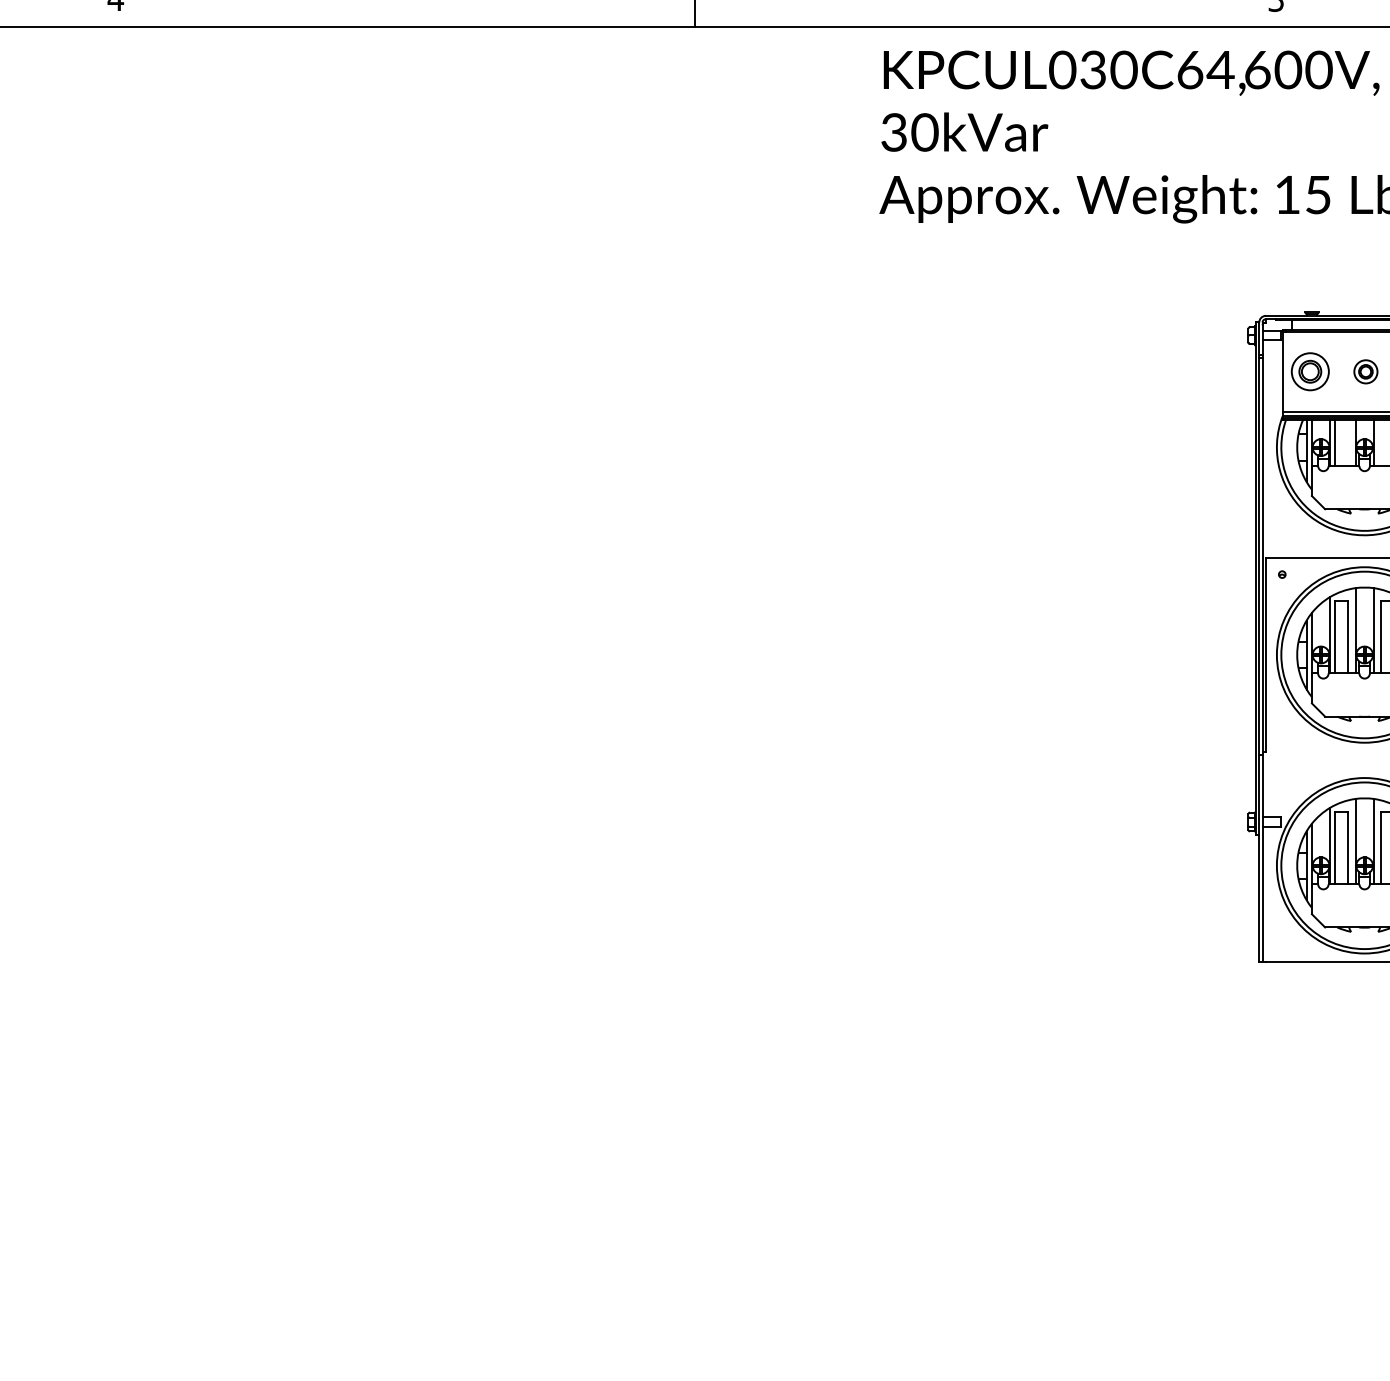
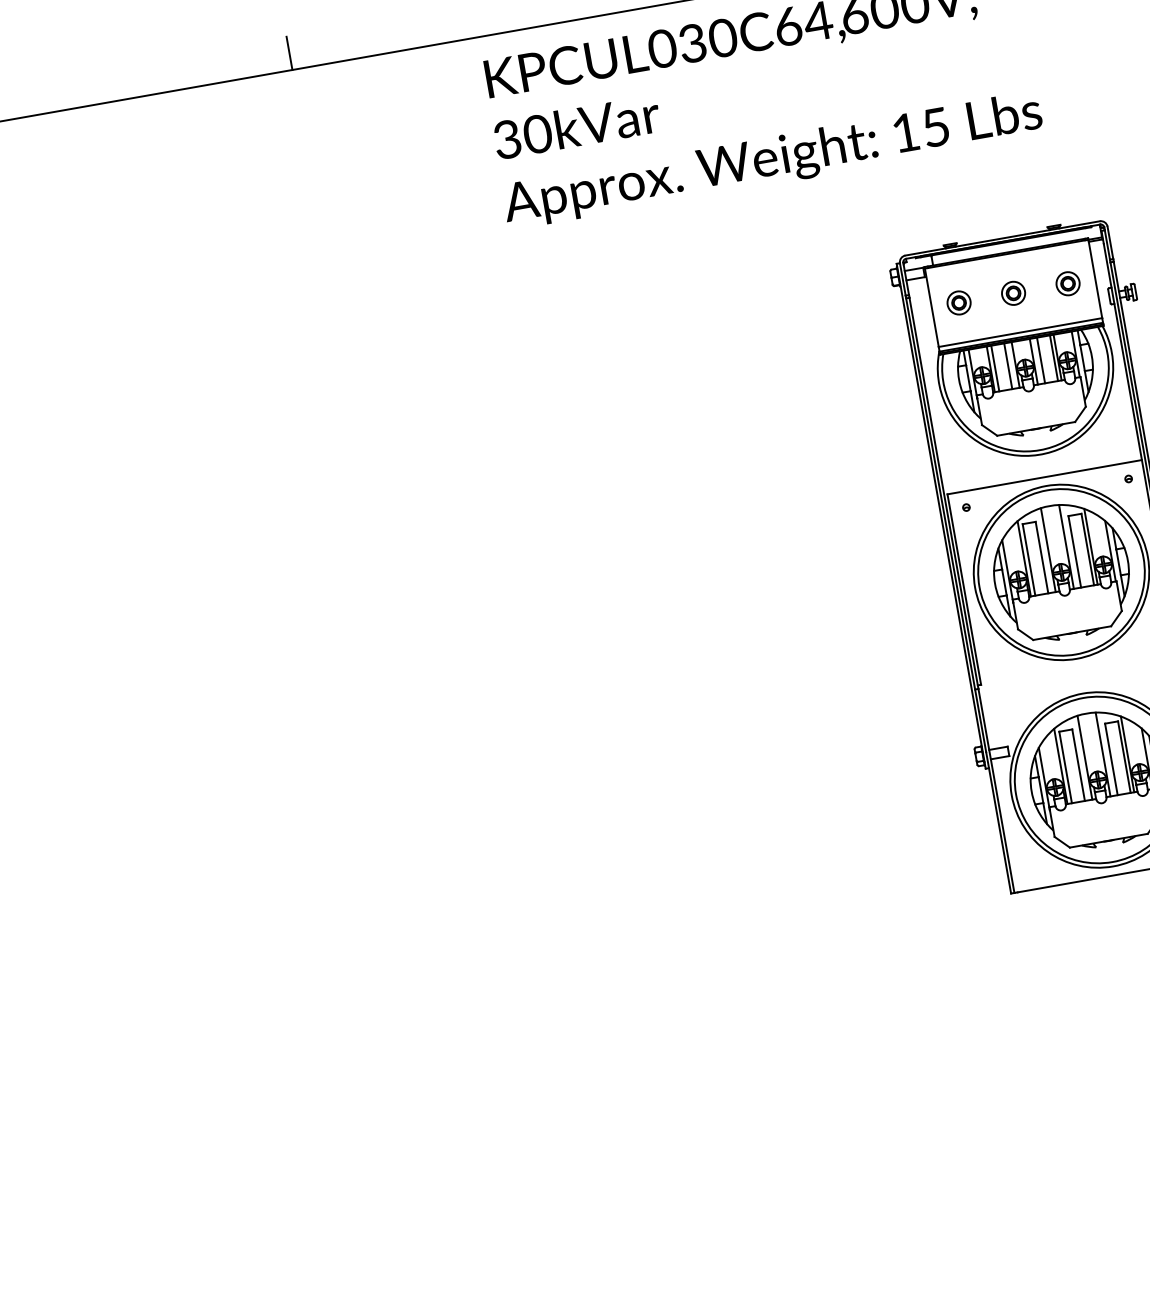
part: (1310, 371) -> (958, 302), size x0.62
line: (1348, 442) -> (1008, 365), added
line: (1381, 442) -> (1041, 360), added

